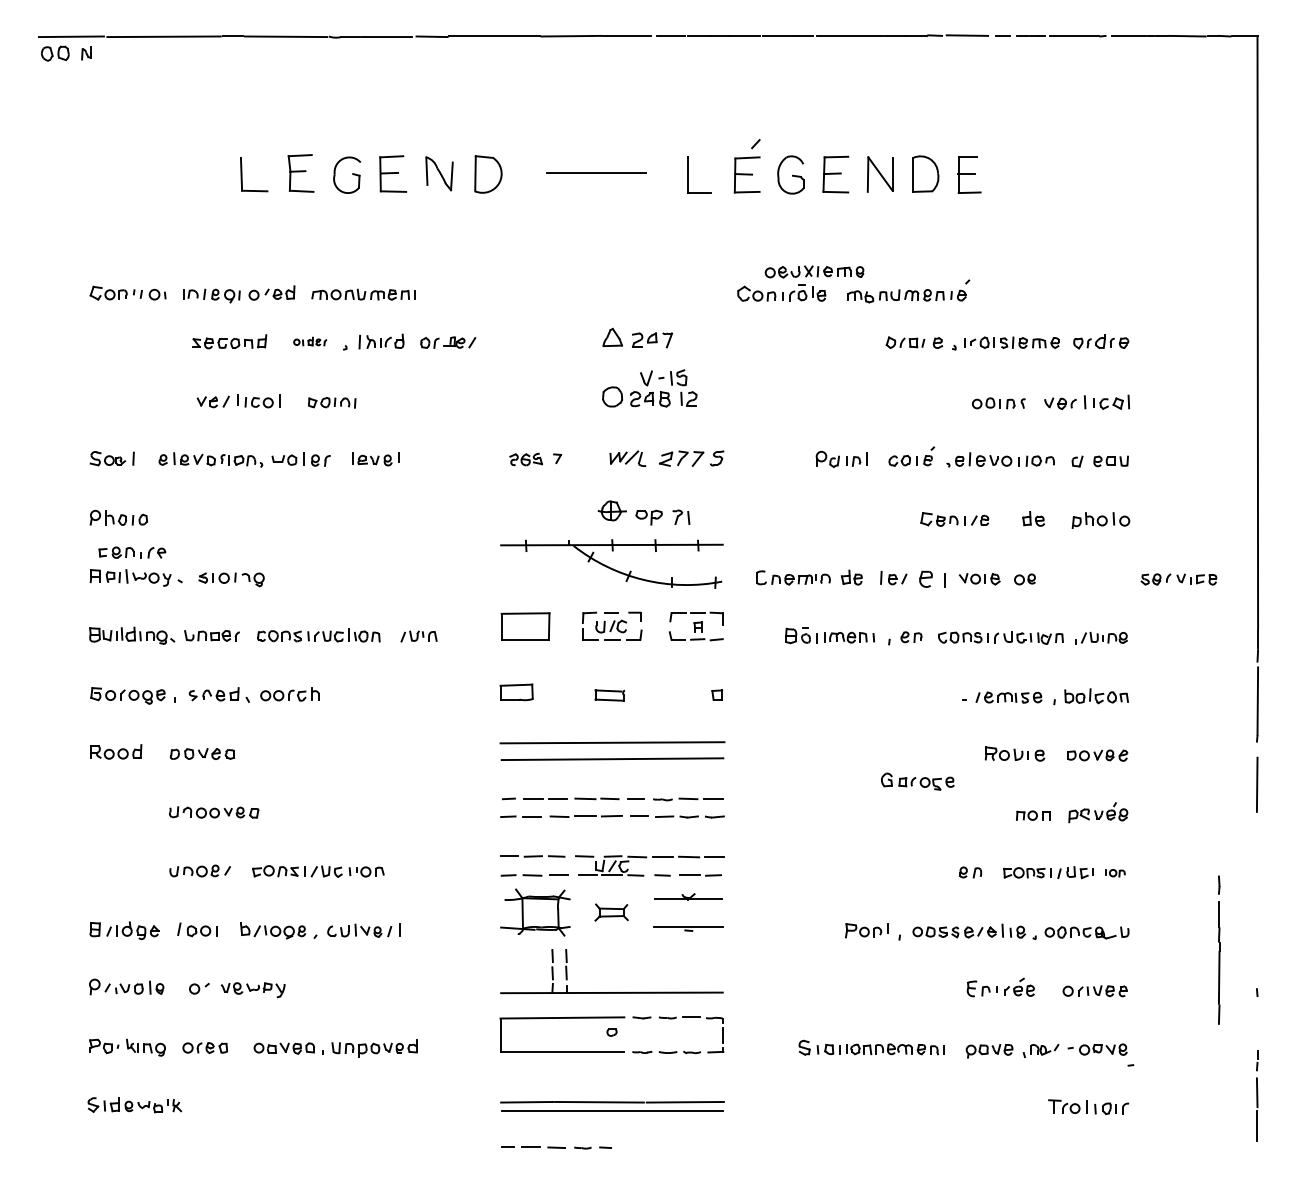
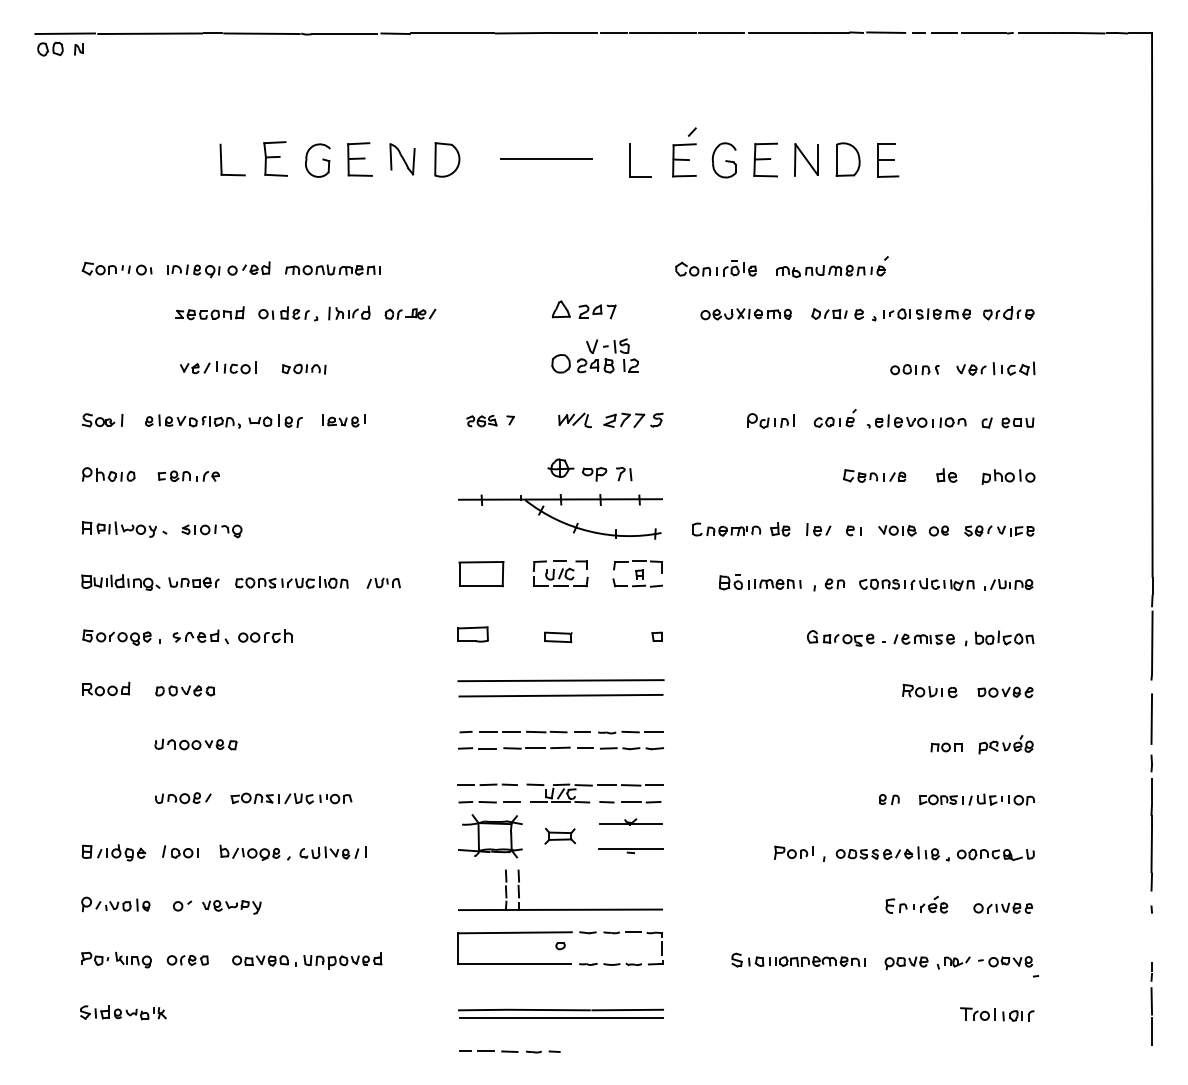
part: (814, 271) -> (746, 313), moved
part: (310, 341) -> (284, 312), size x1.67
part: (132, 552) -> (188, 476), moved
part: (931, 579) -> (853, 531), size x0.62
part: (1178, 579) -> (999, 531), moved
part: (917, 781) -> (840, 638), moved
part: (1115, 872) -> (1021, 799), size x1.43
line: (1219, 949) -> (1152, 822), moved

